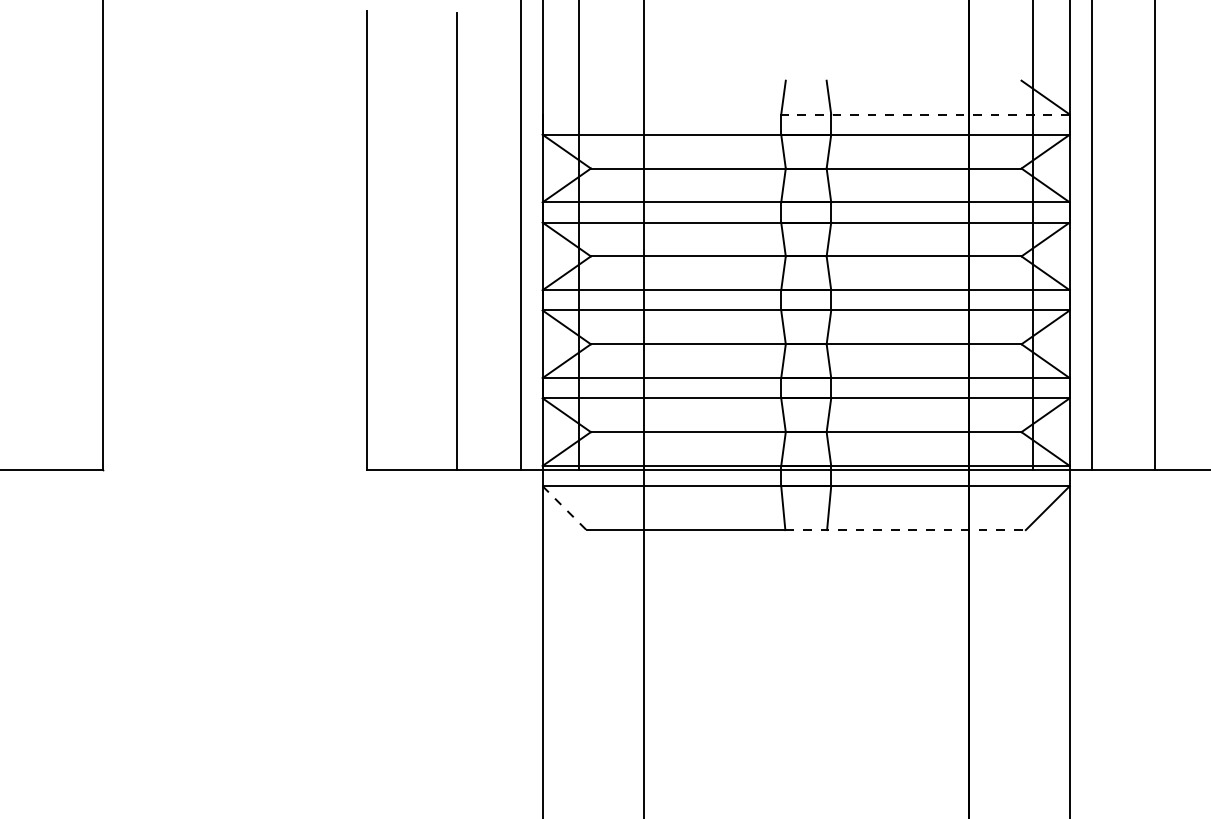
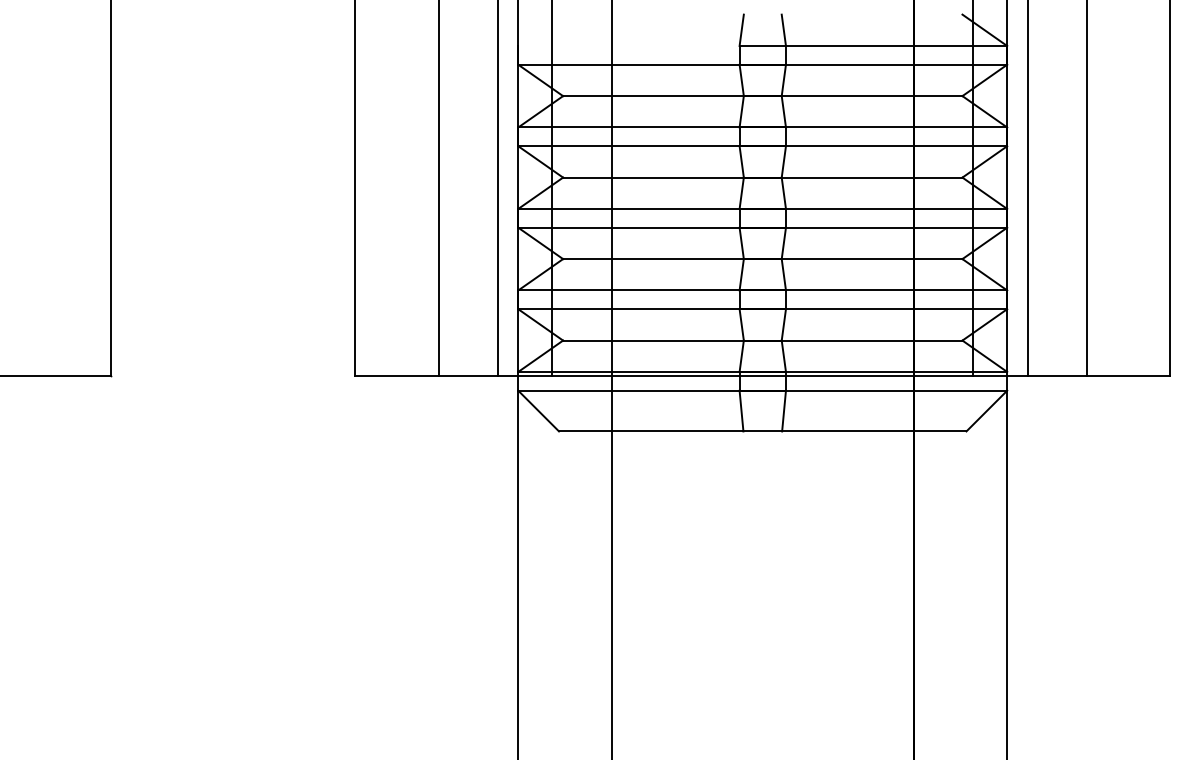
line: (925, 115) -> (873, 46), dashed -> solid
line: (564, 508) -> (538, 411), dashed -> solid
line: (905, 530) -> (854, 431), dashed -> solid

